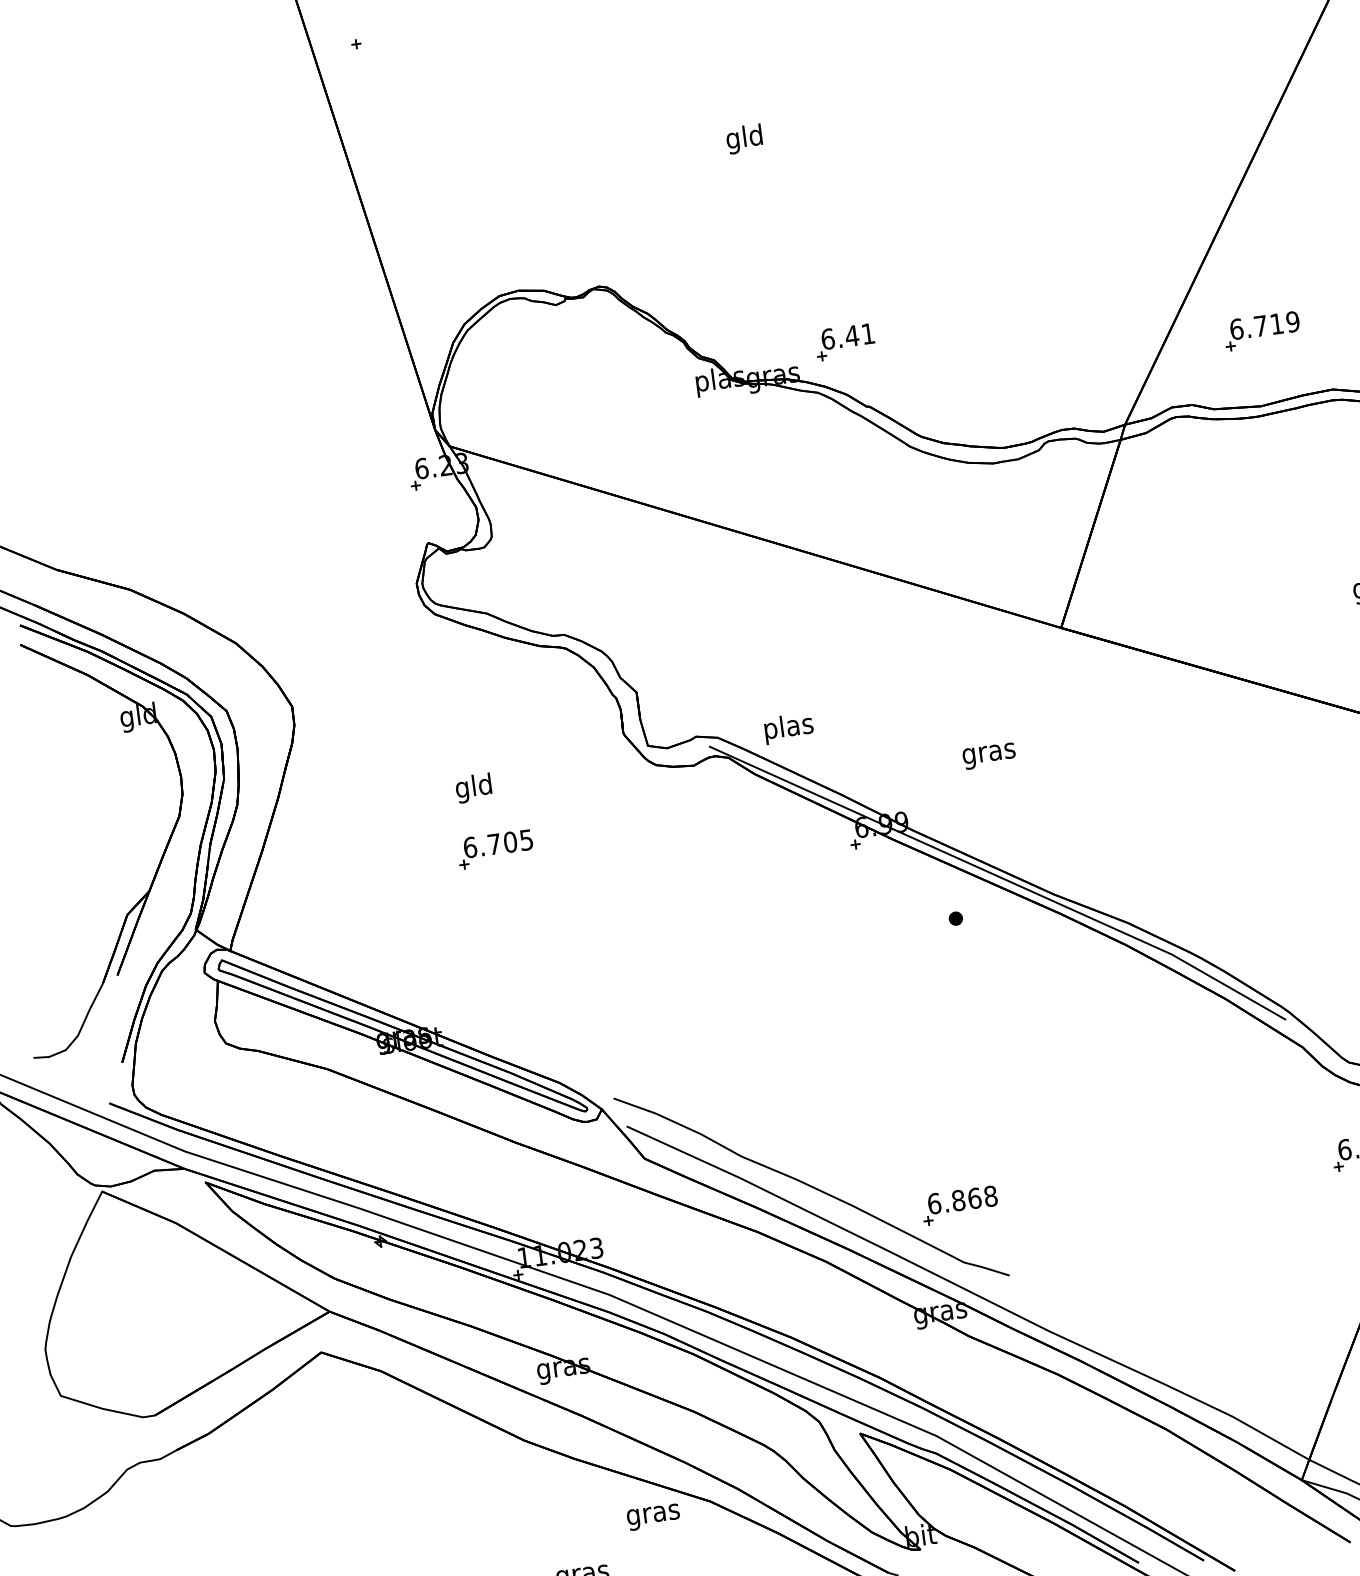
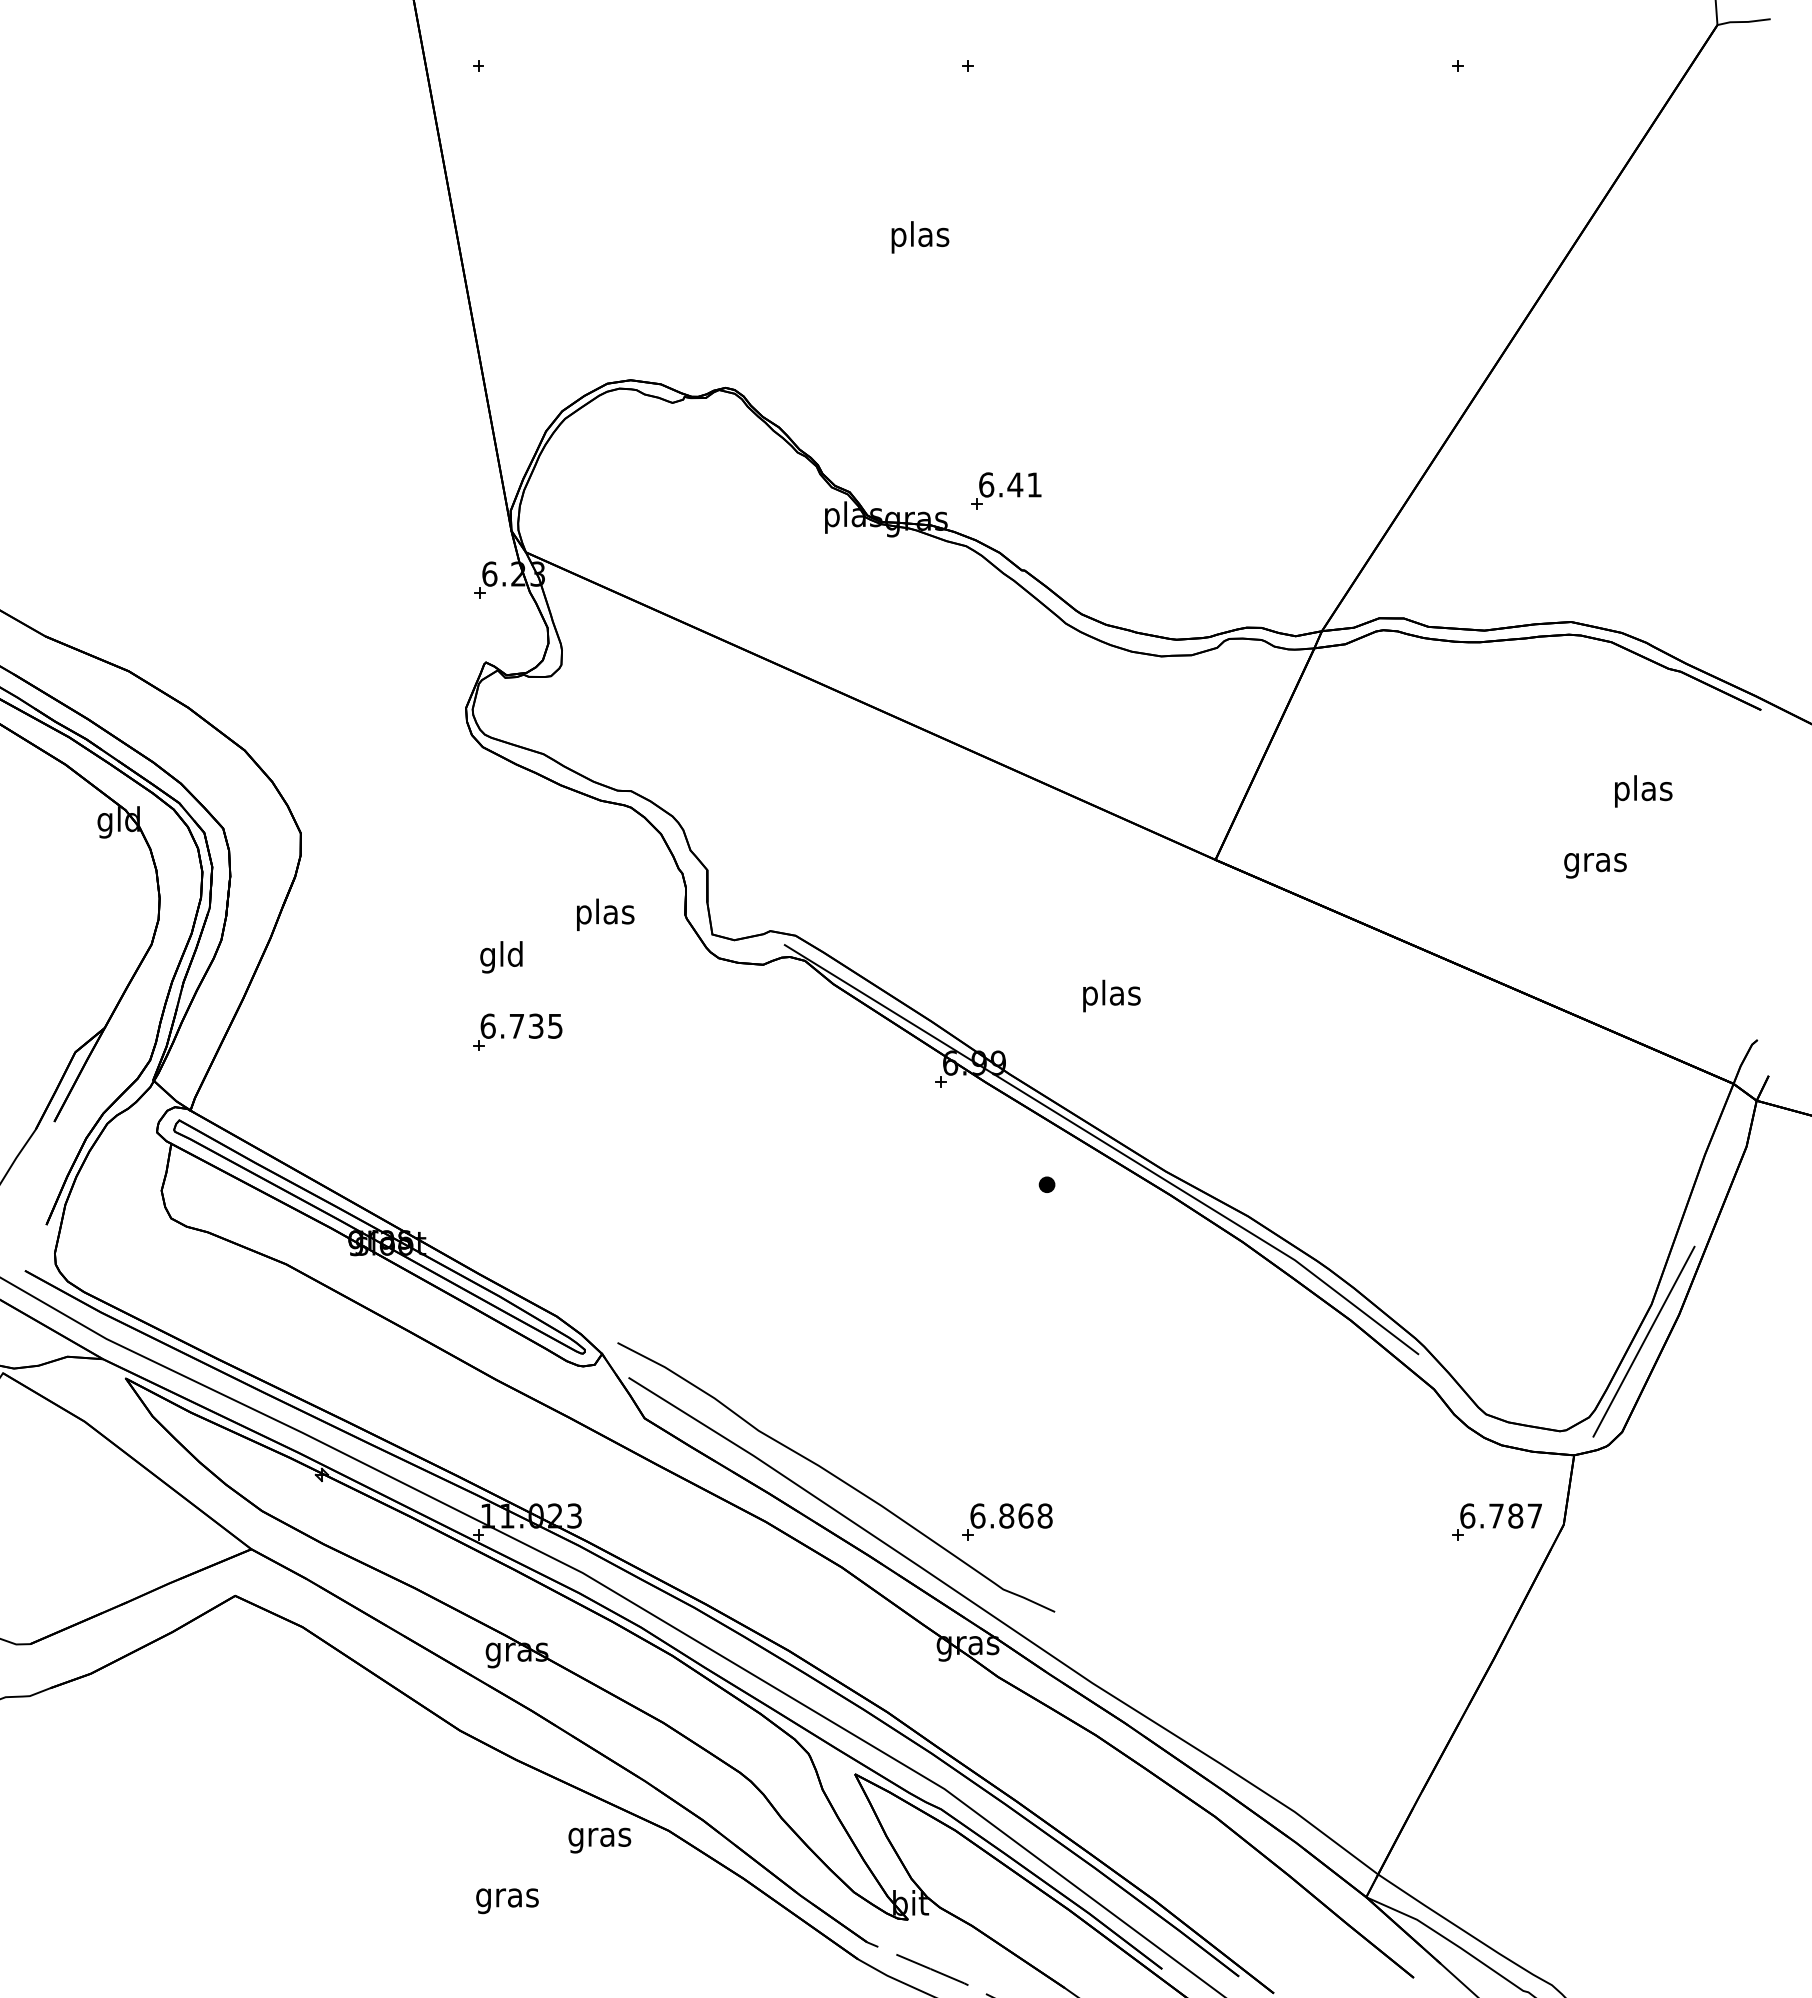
text: (745, 139) -> (920, 237), gld -> plas
part: (1262, 331) -> (1497, 542), removed
text: (788, 728) -> (605, 914), moved
text: (988, 753) -> (1111, 995), gras -> plas
text: (509, 841) -> (535, 1025), 6.705 -> 6.735

